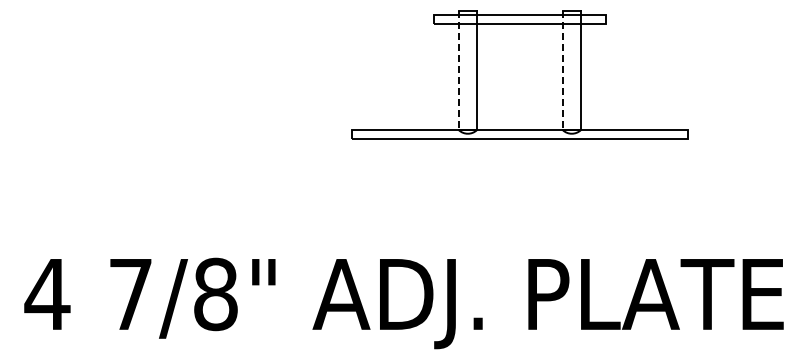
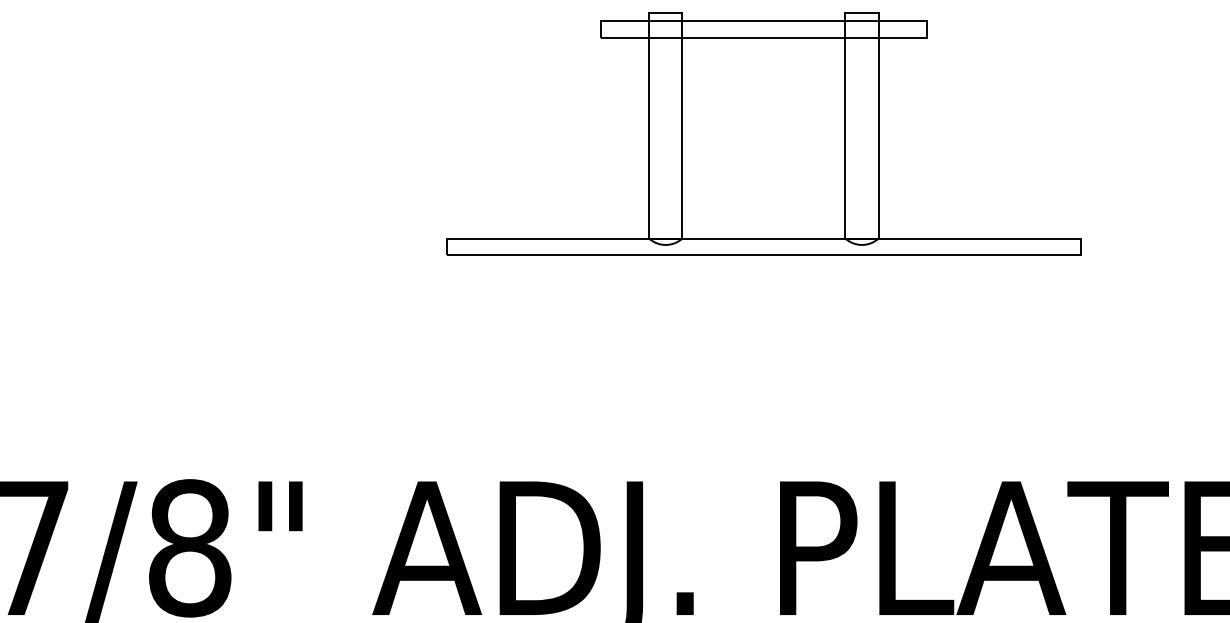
line: (459, 70) -> (649, 125), dashed -> solid
line: (563, 70) -> (846, 125), dashed -> solid

